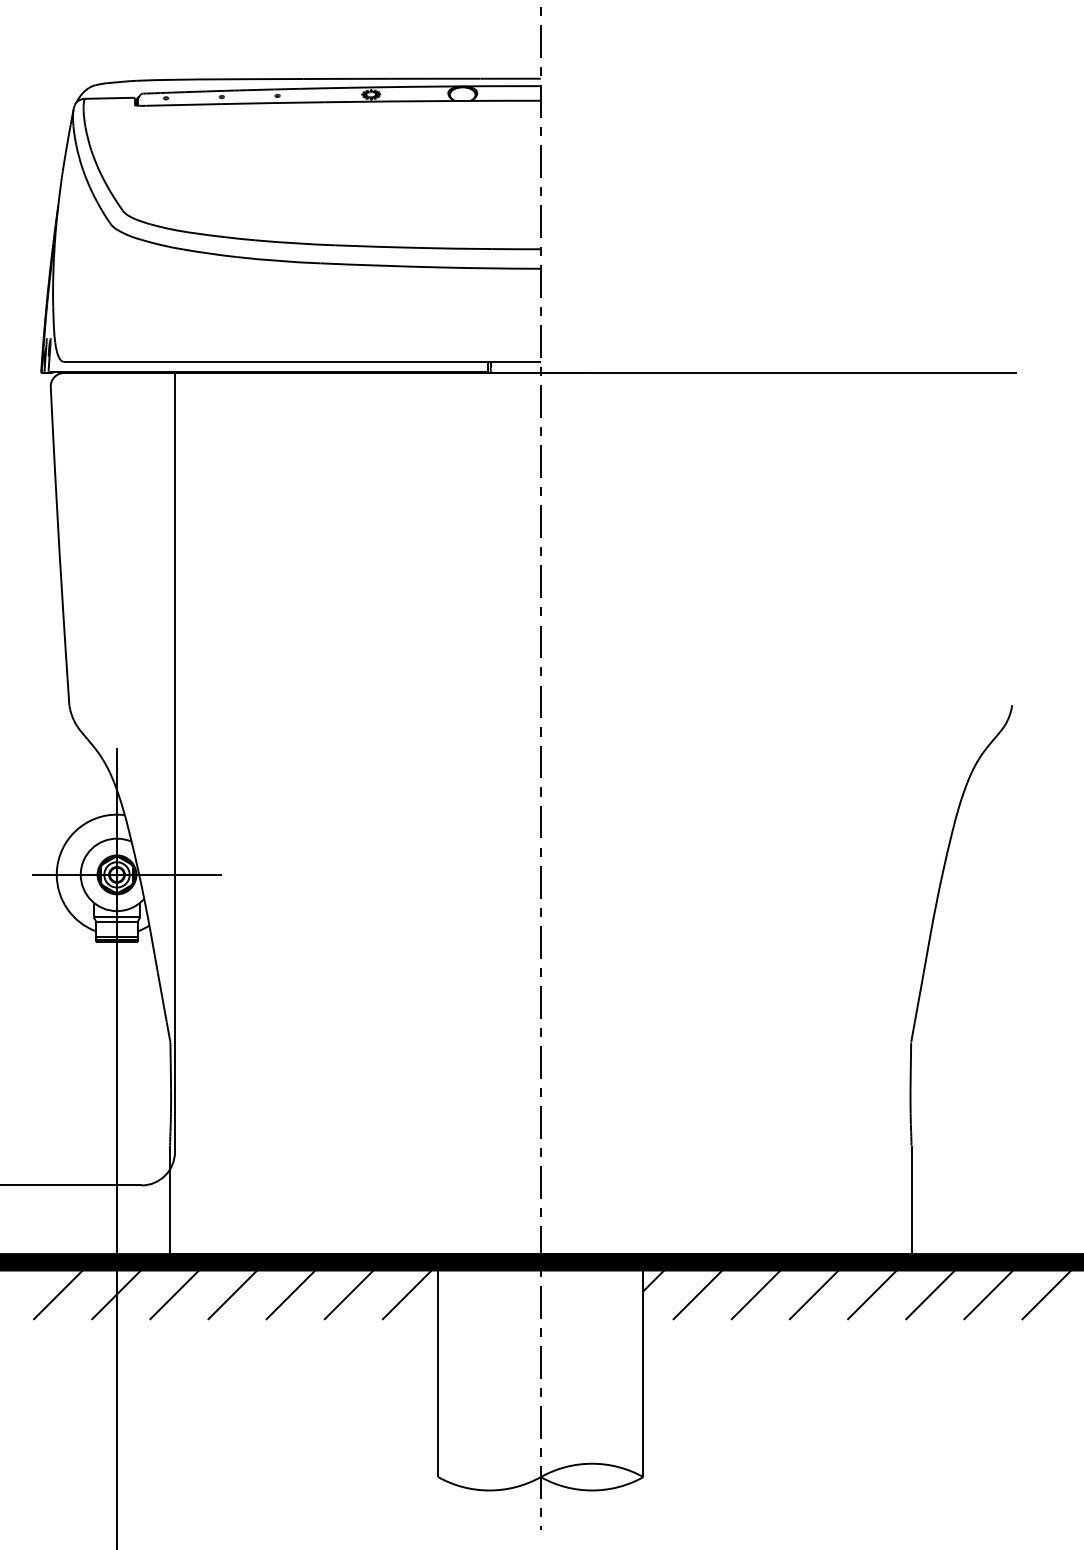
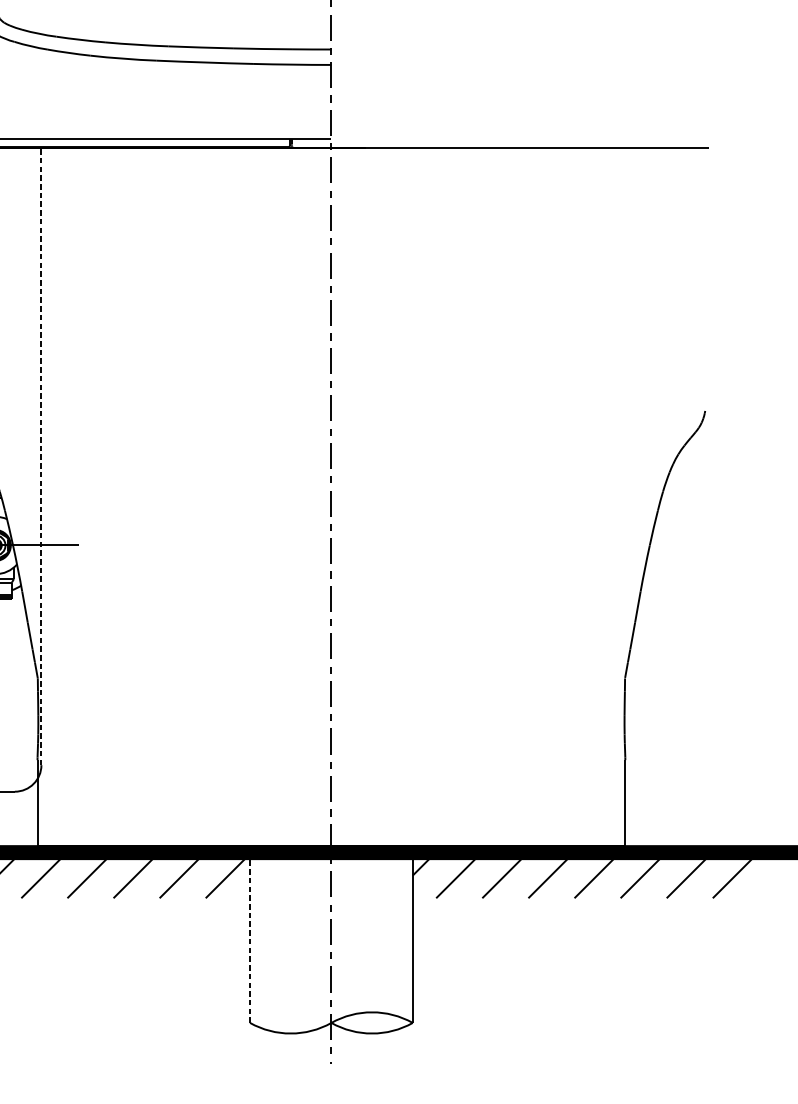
line: (175, 762) -> (41, 456), solid -> dashed
line: (438, 1365) -> (250, 934), solid -> dashed

